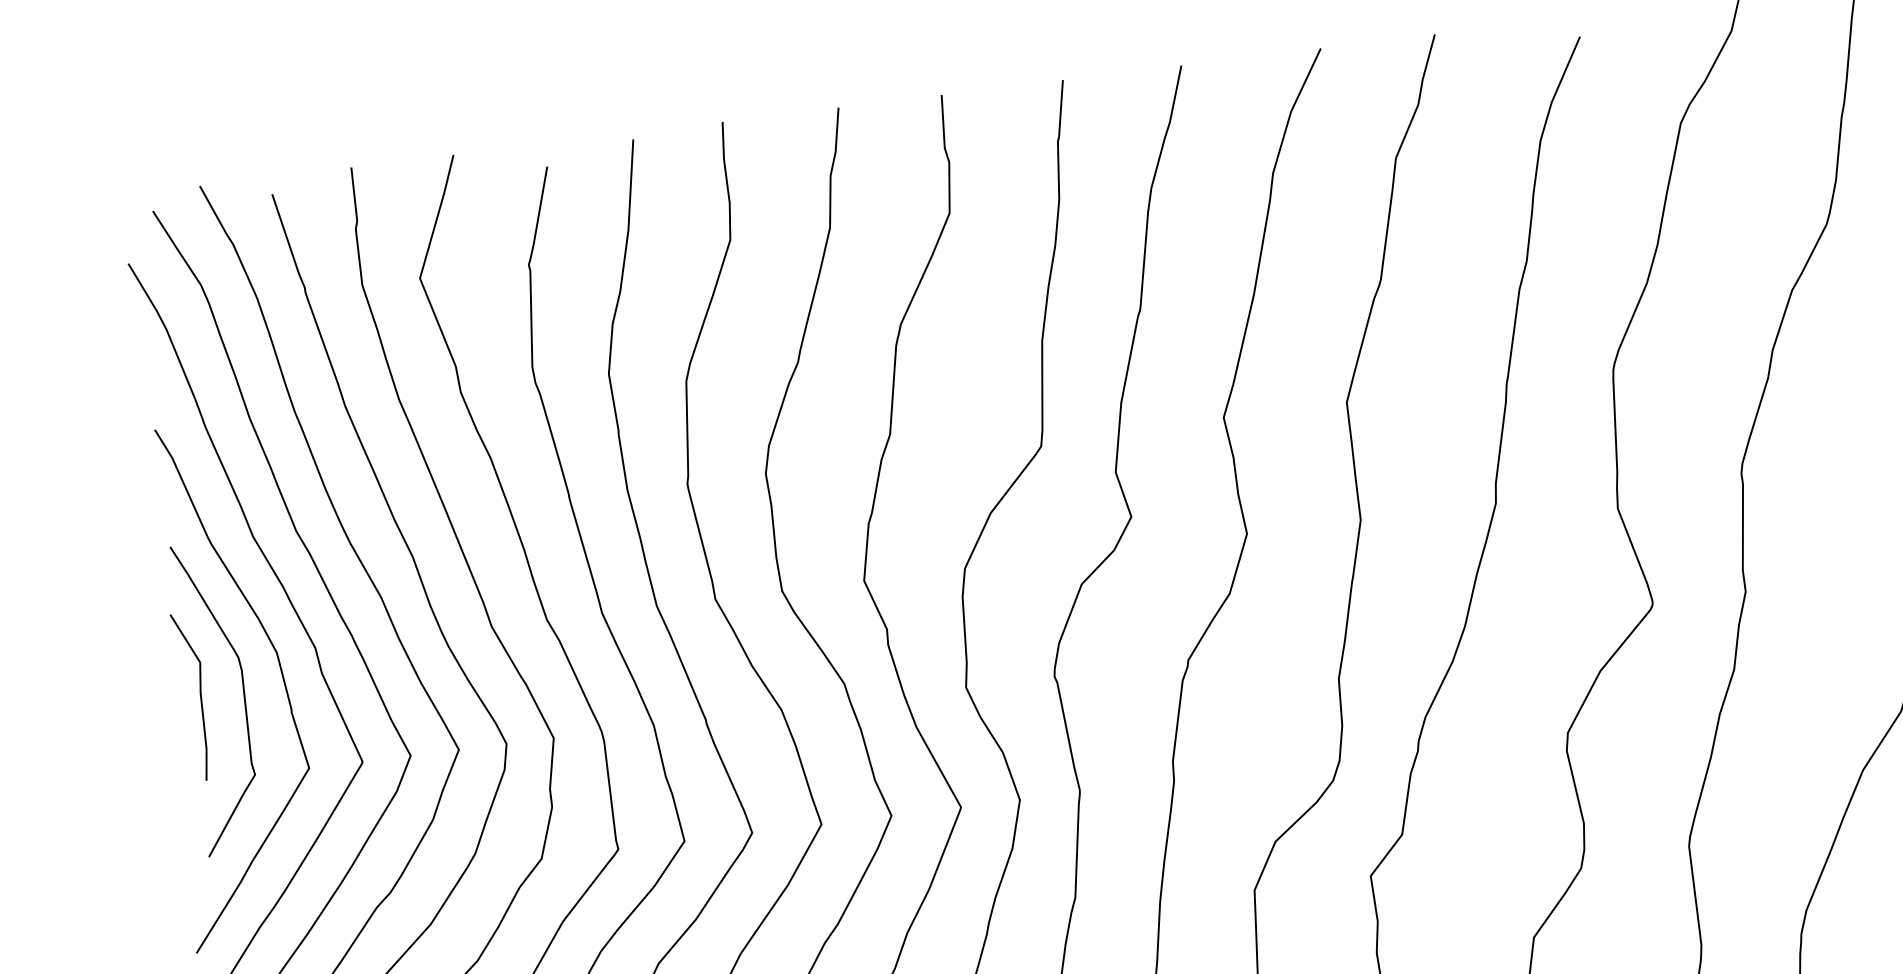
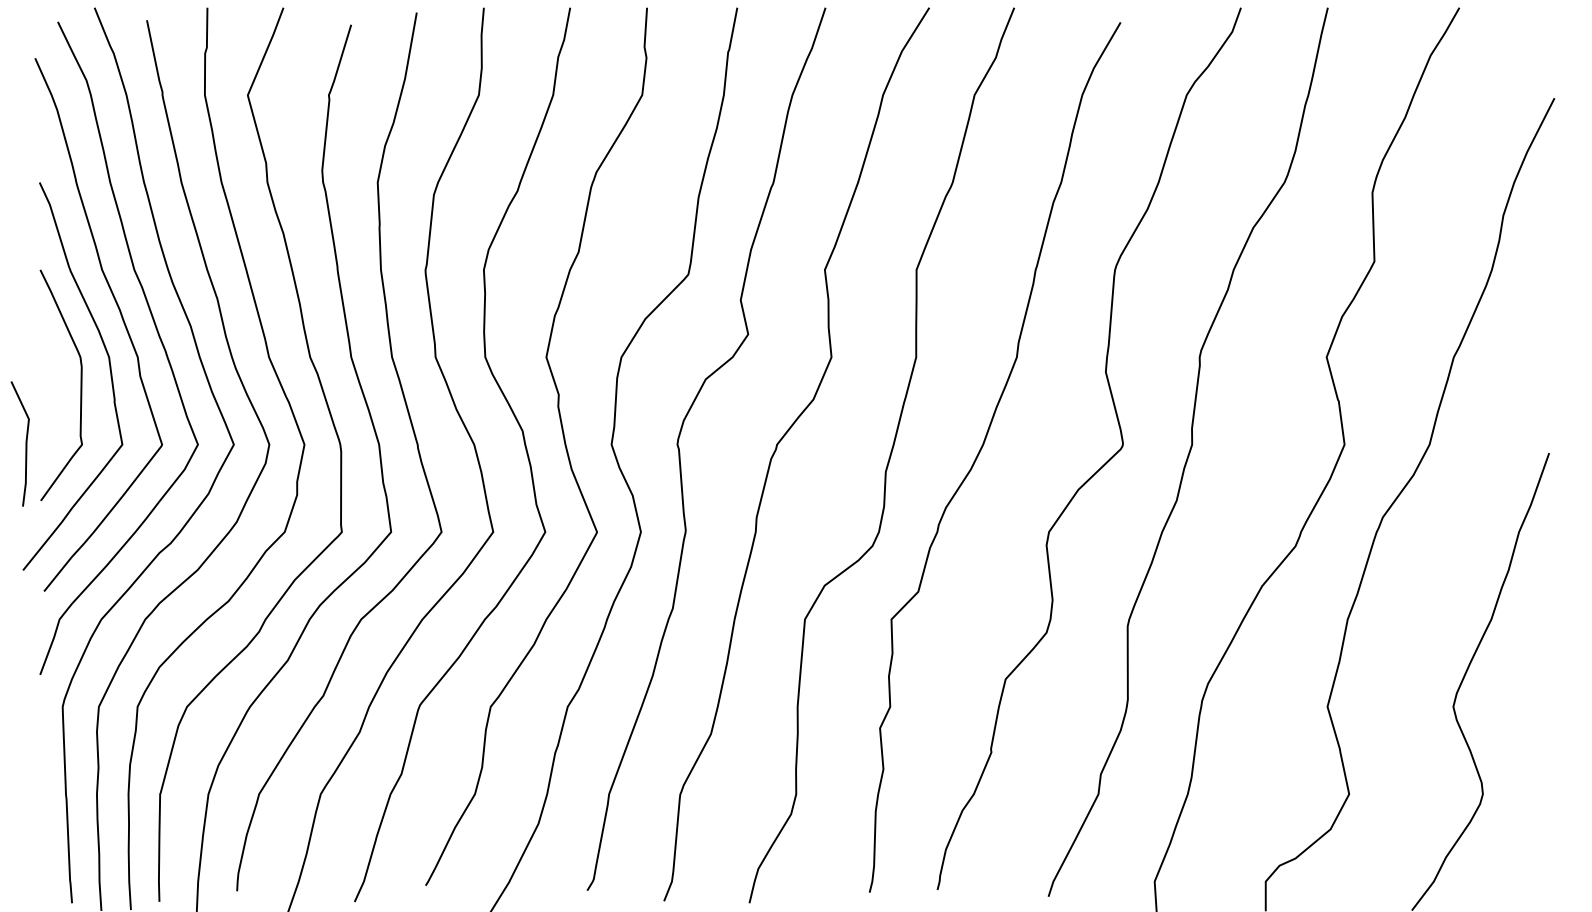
line: (199, 695) -> (25, 443), moved

